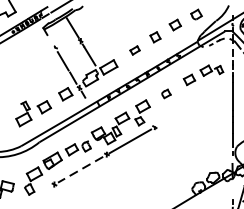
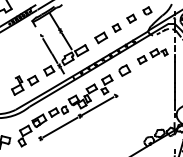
part: (135, 49) -> (101, 37), size x1.67
part: (165, 93) -> (124, 70), size x1.67
line: (80, 169) -> (60, 127), dashed -> solid

